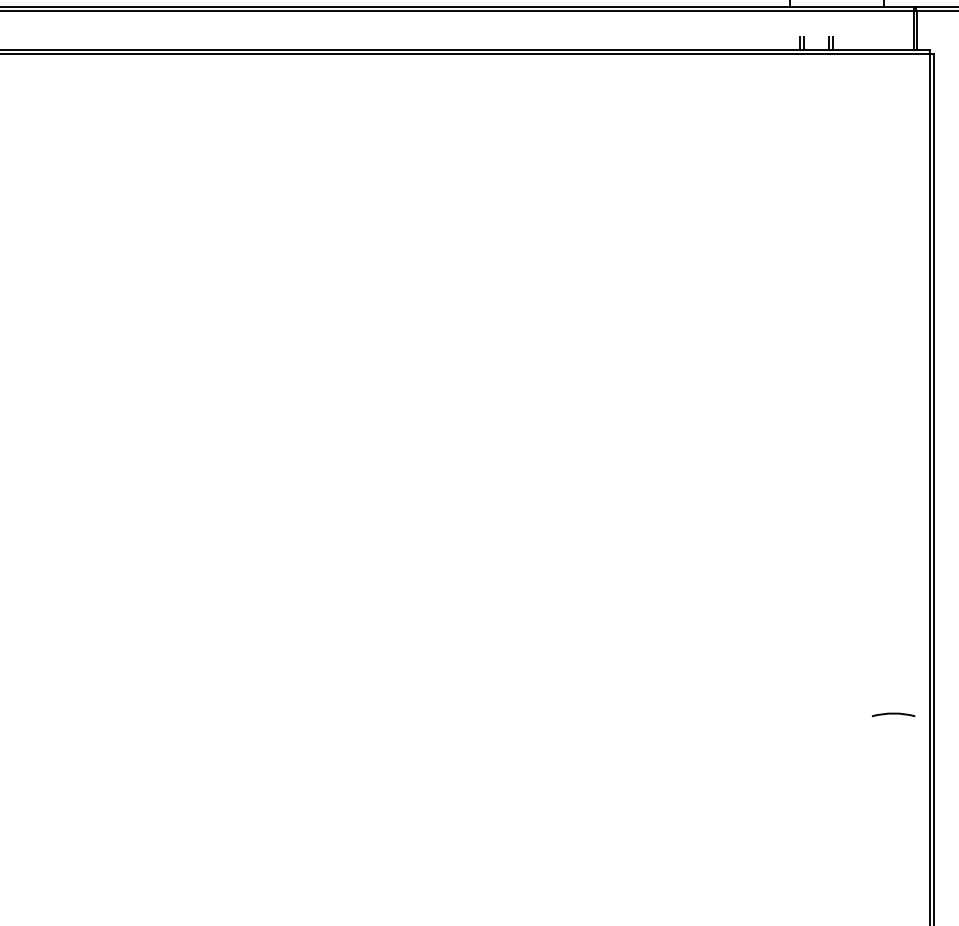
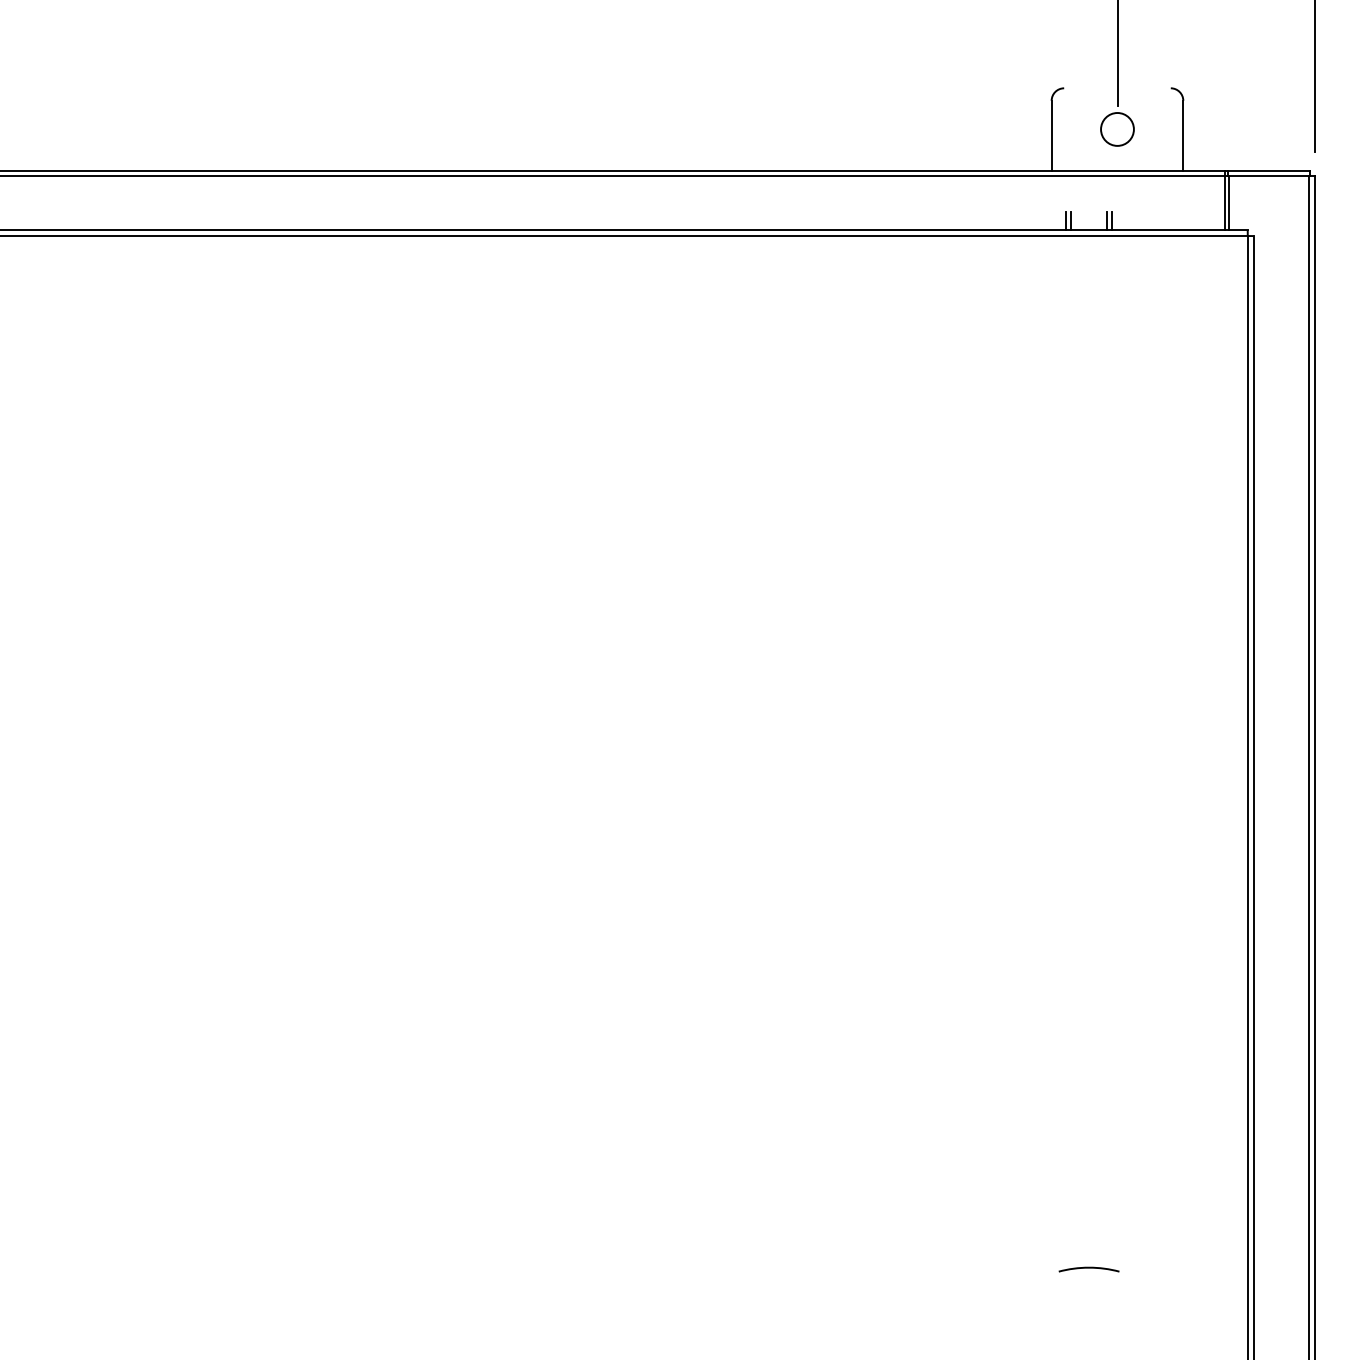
arc: (893, 714) -> (1088, 1268), moved

